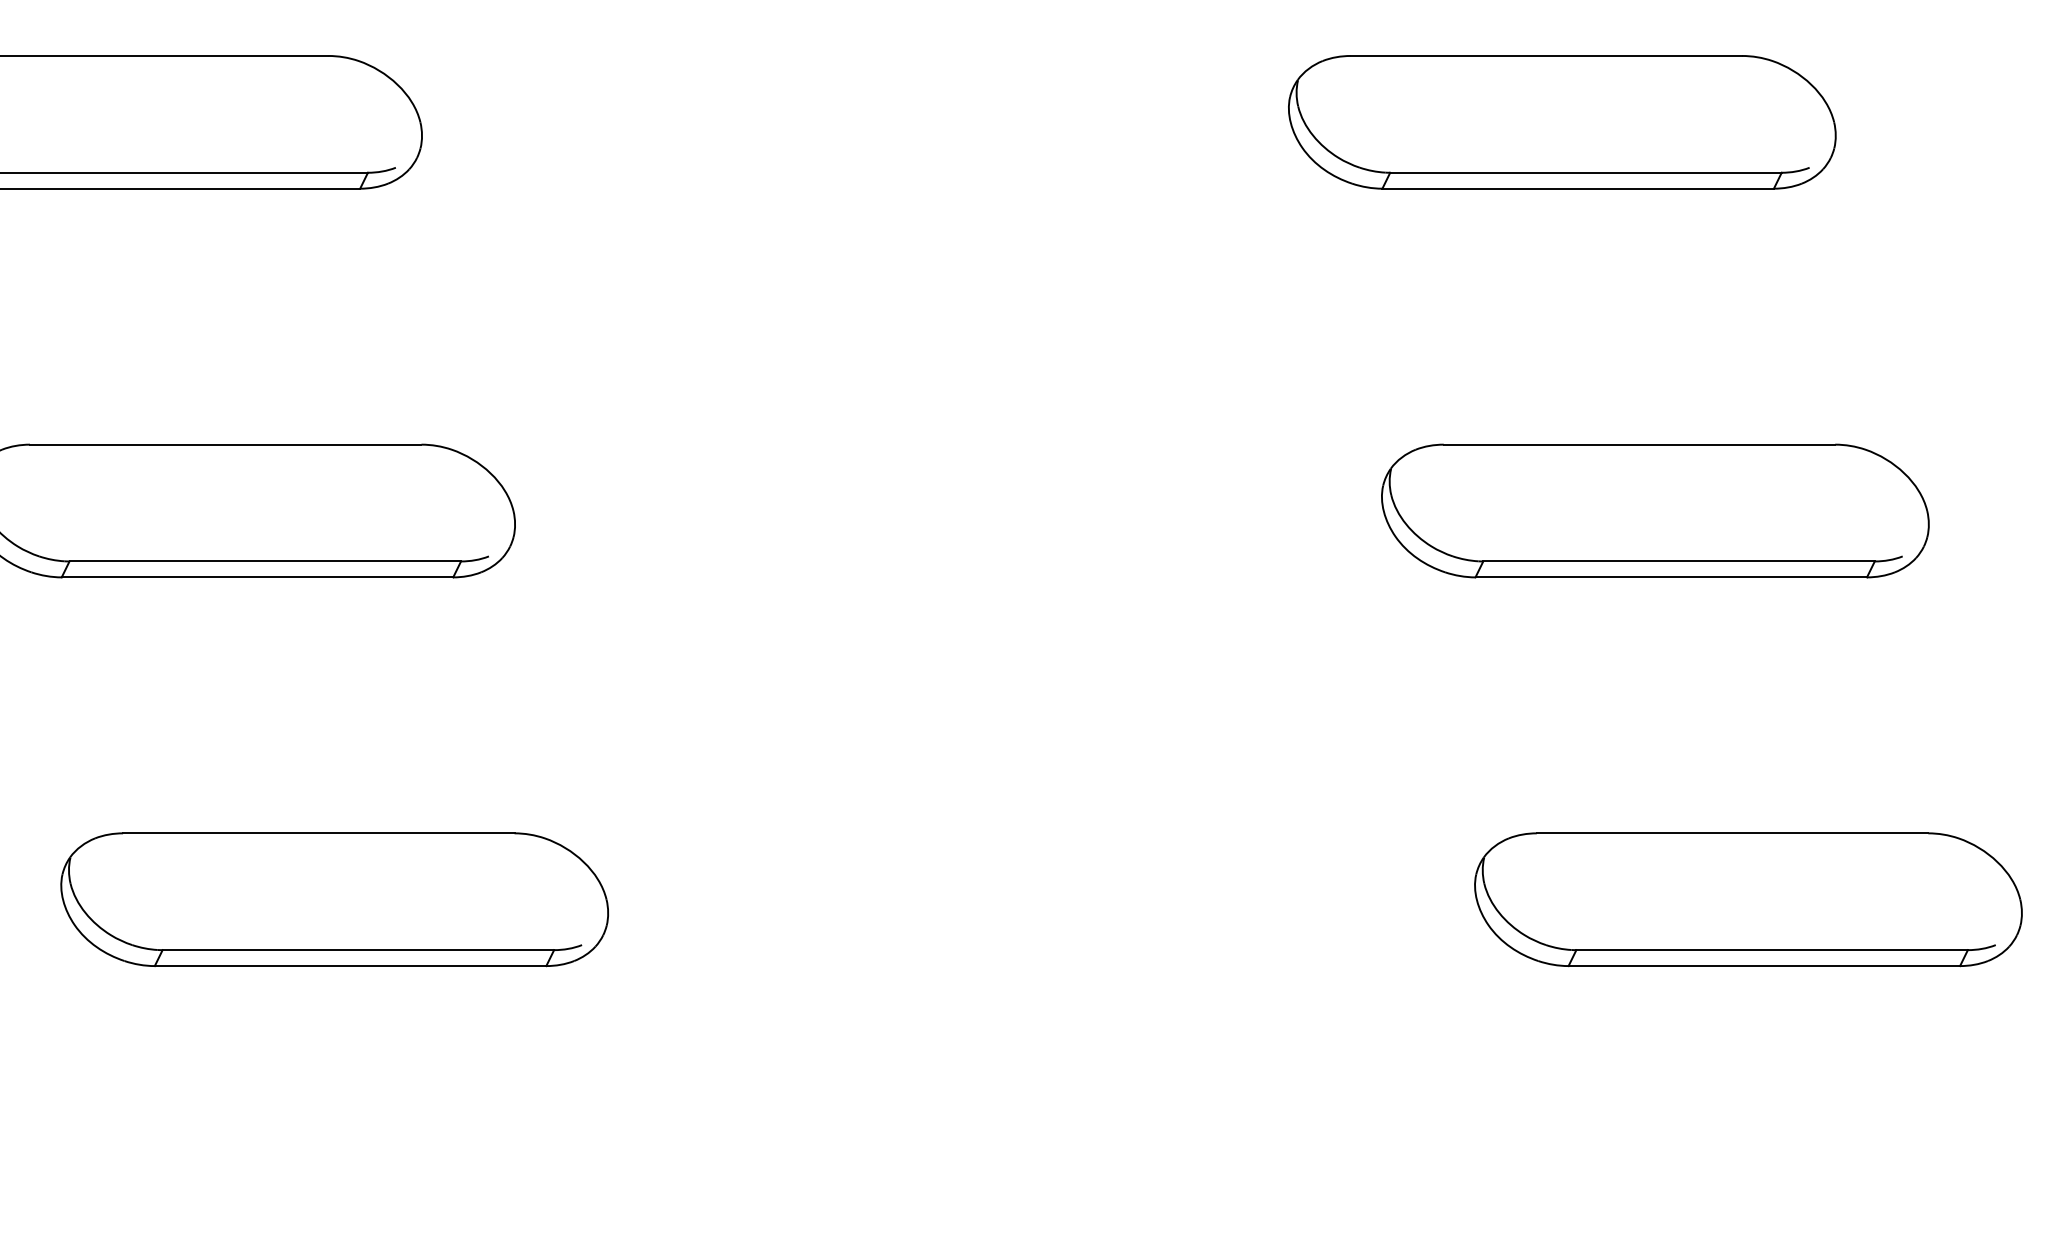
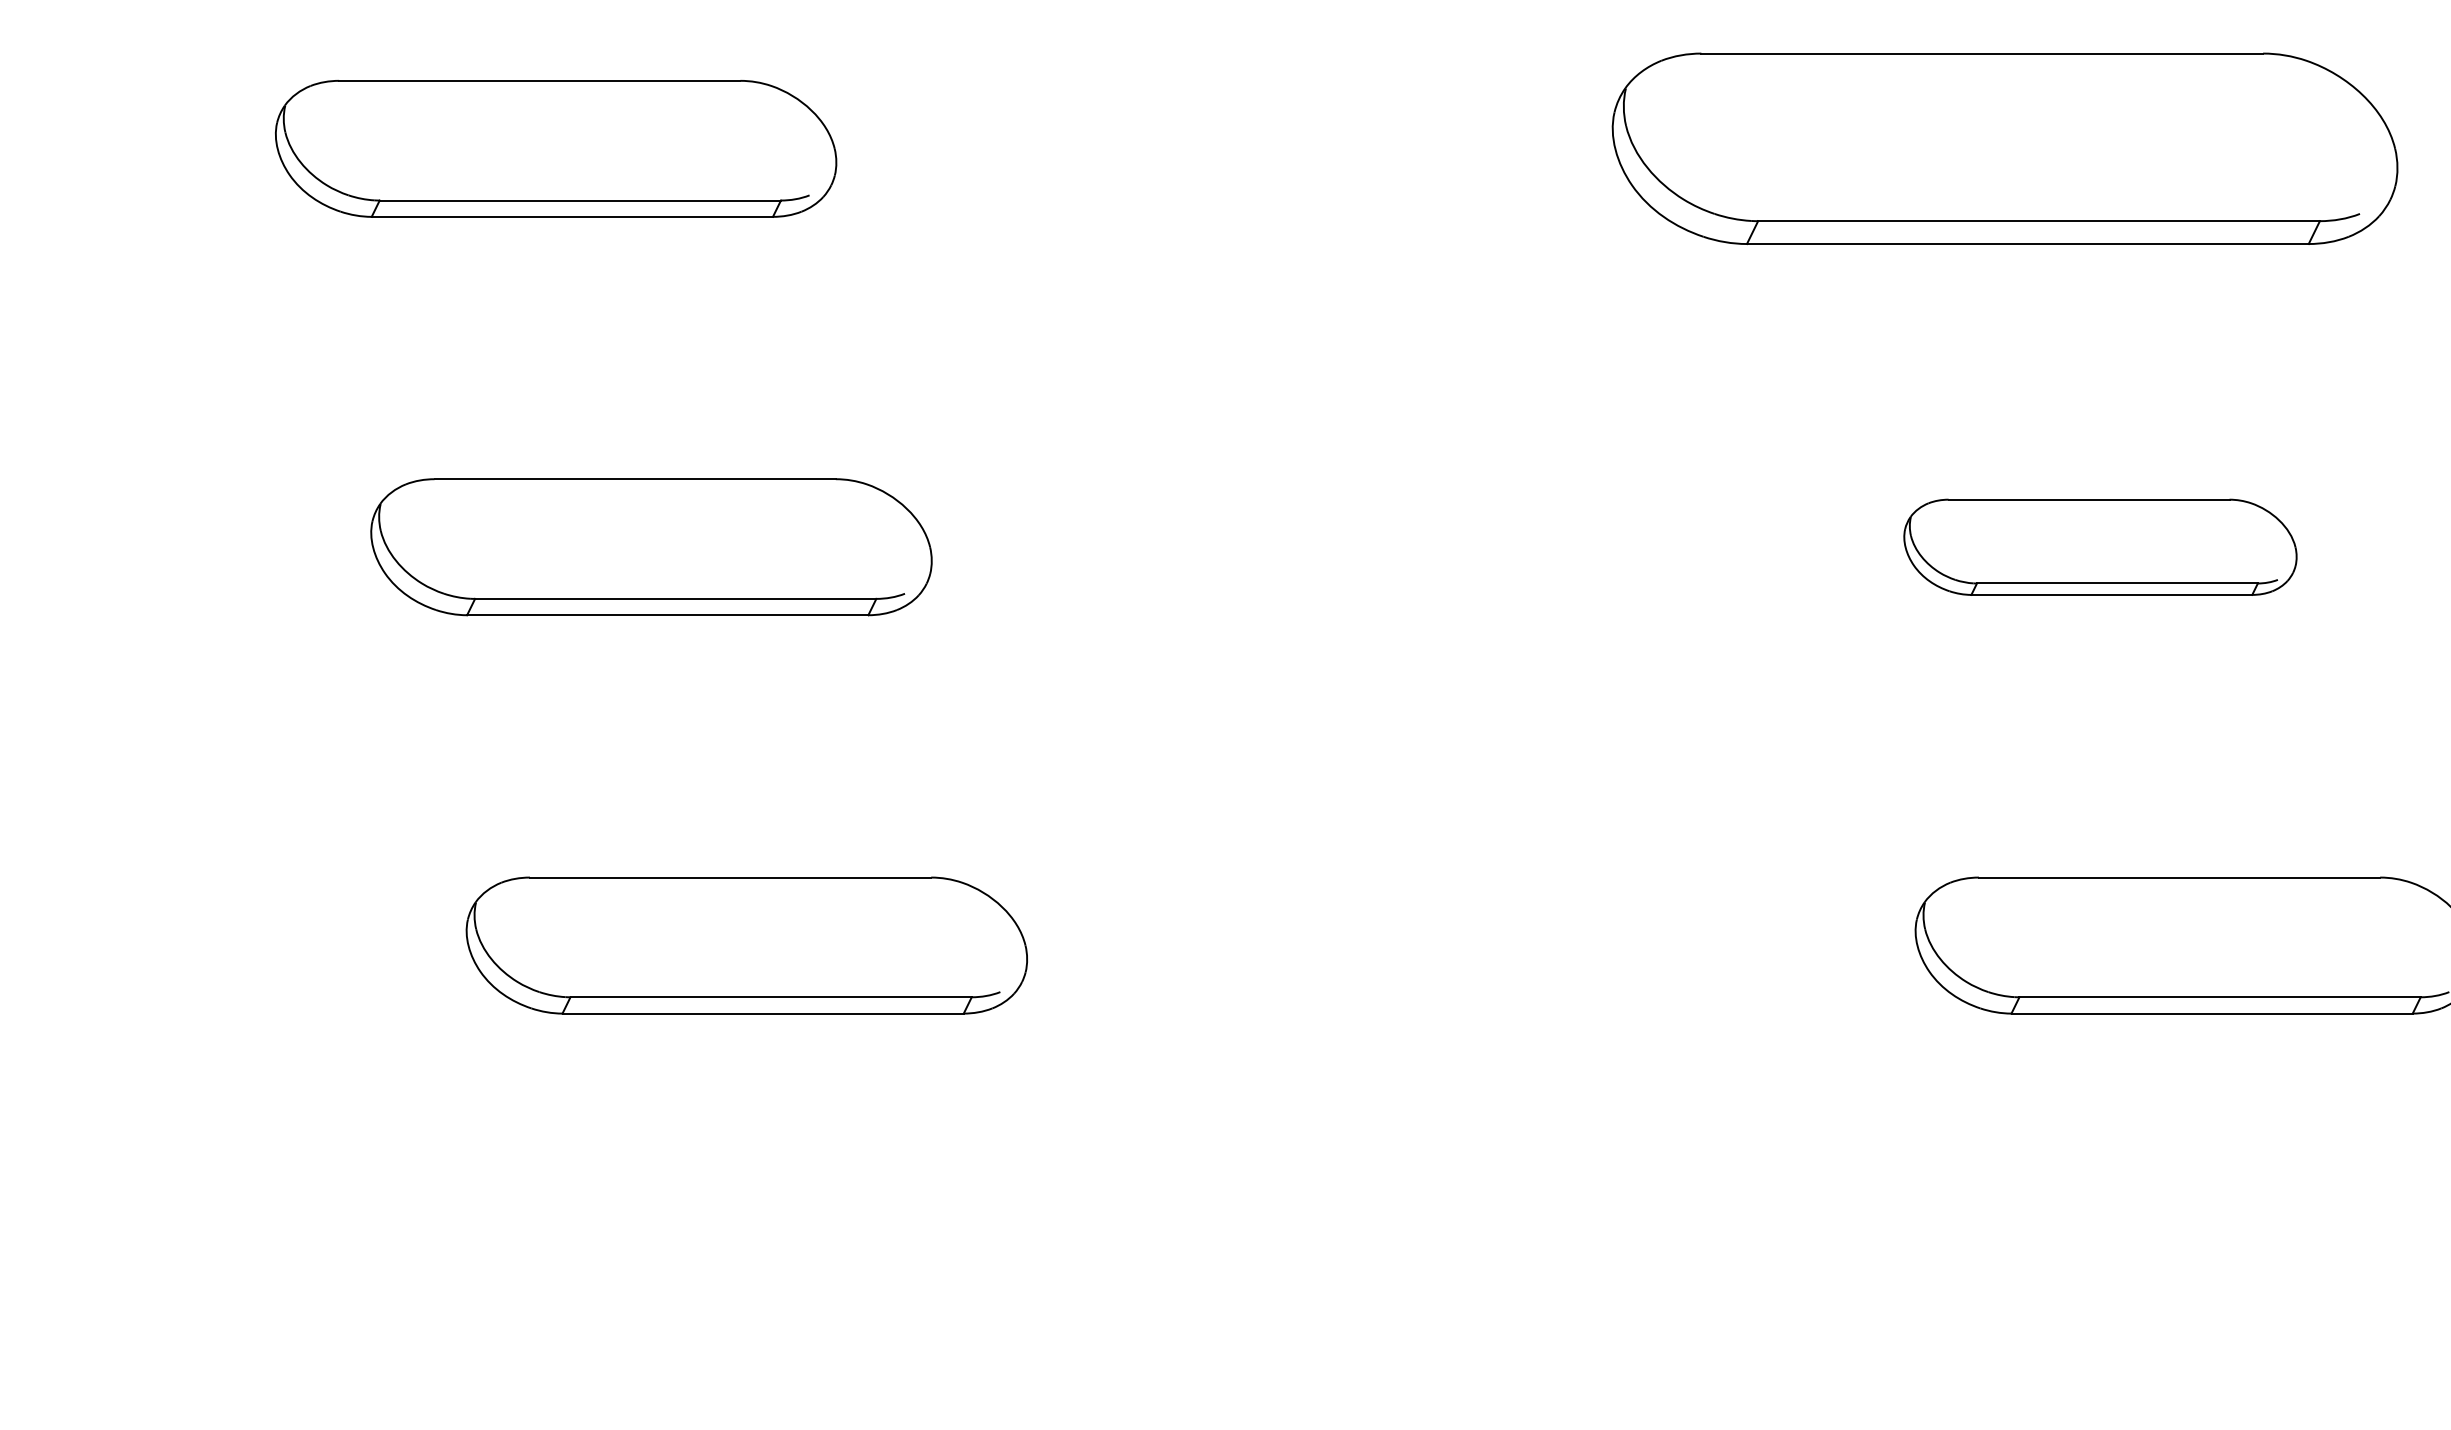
part: (1561, 121) -> (2004, 148), size x1.4
part: (1655, 511) -> (2100, 547), size x0.7

